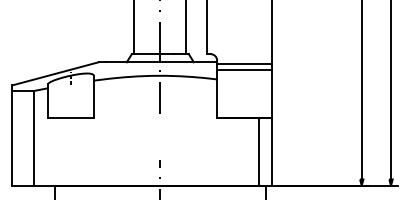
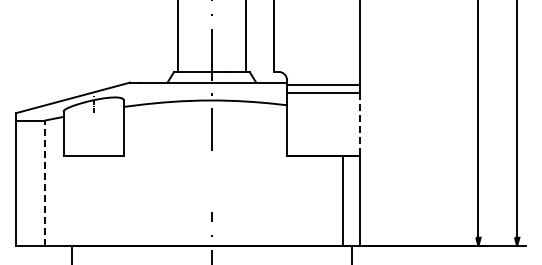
line: (272, 94) -> (360, 125), solid -> dashed
line: (33, 138) -> (44, 183), solid -> dashed

